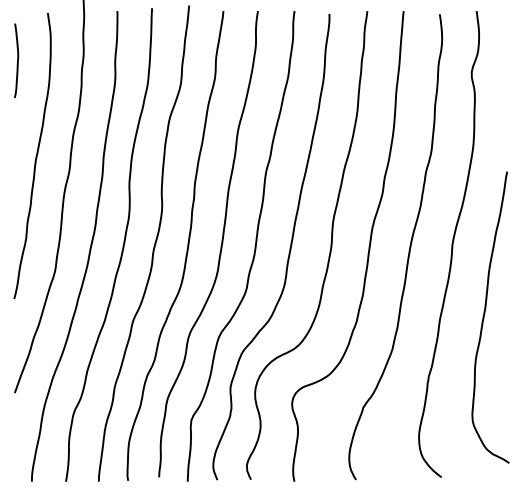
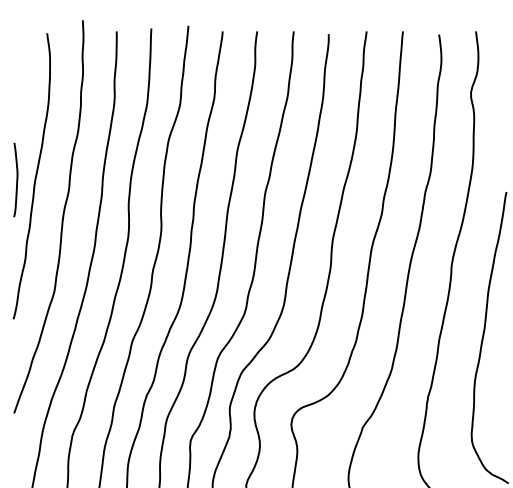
curve: (17, 60) -> (16, 179), moved

